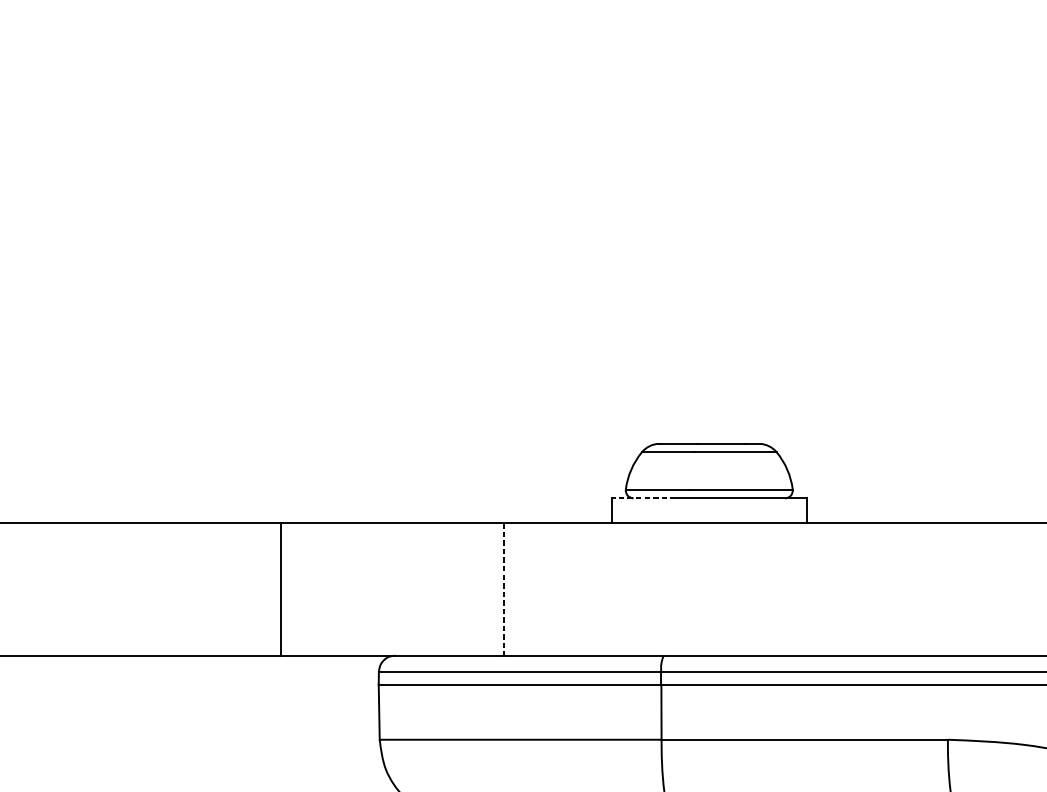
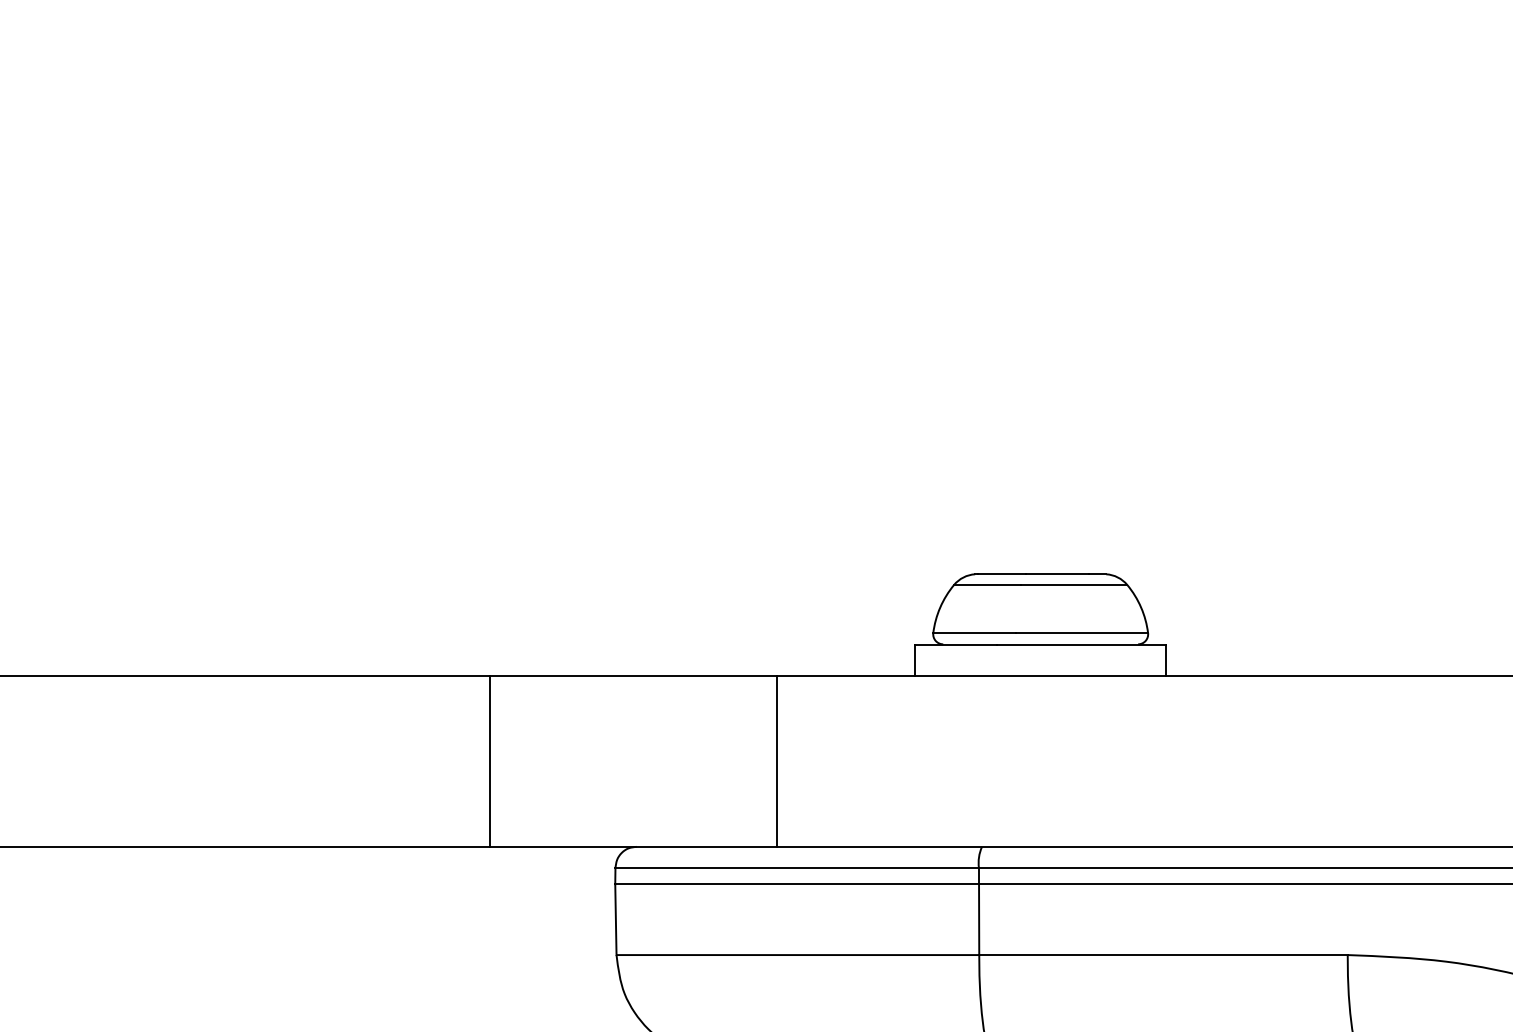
line: (643, 498) -> (955, 644), dashed -> solid
line: (504, 590) -> (776, 762), dashed -> solid

